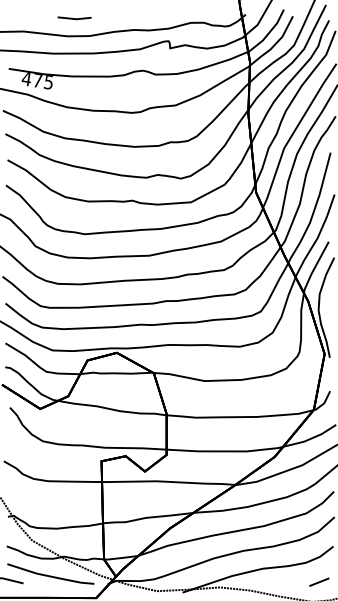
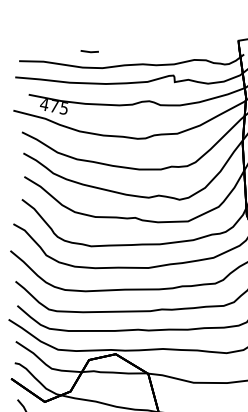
part: (74, 18) -> (89, 51), size x0.6

